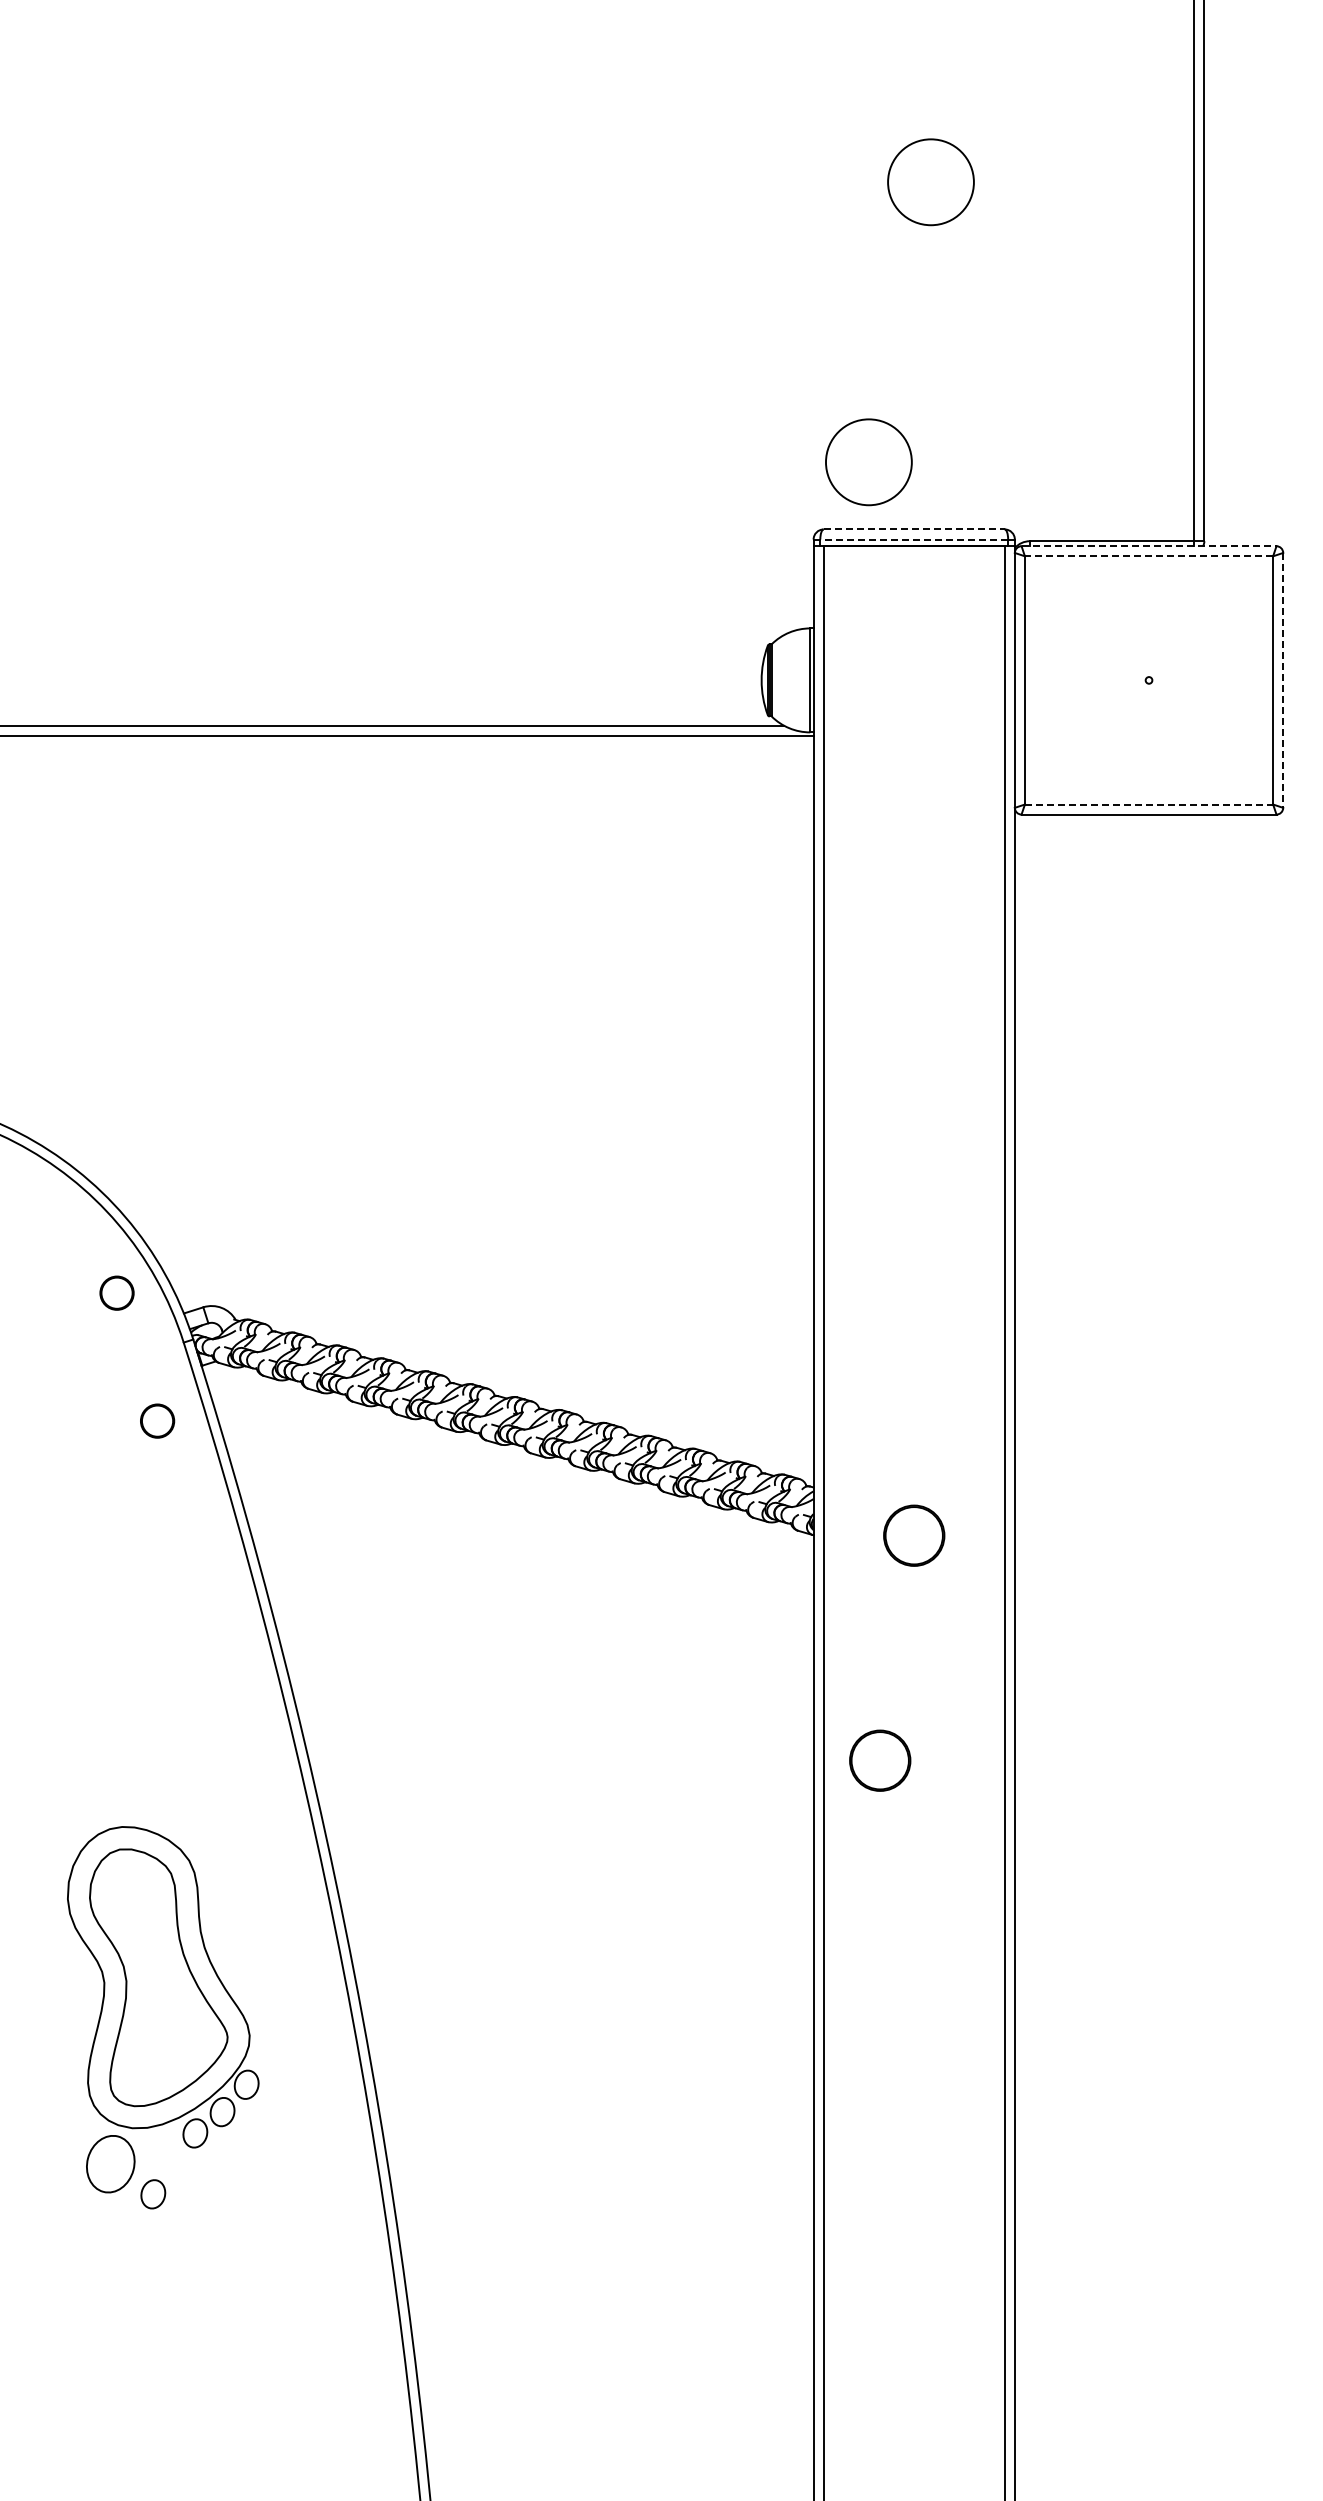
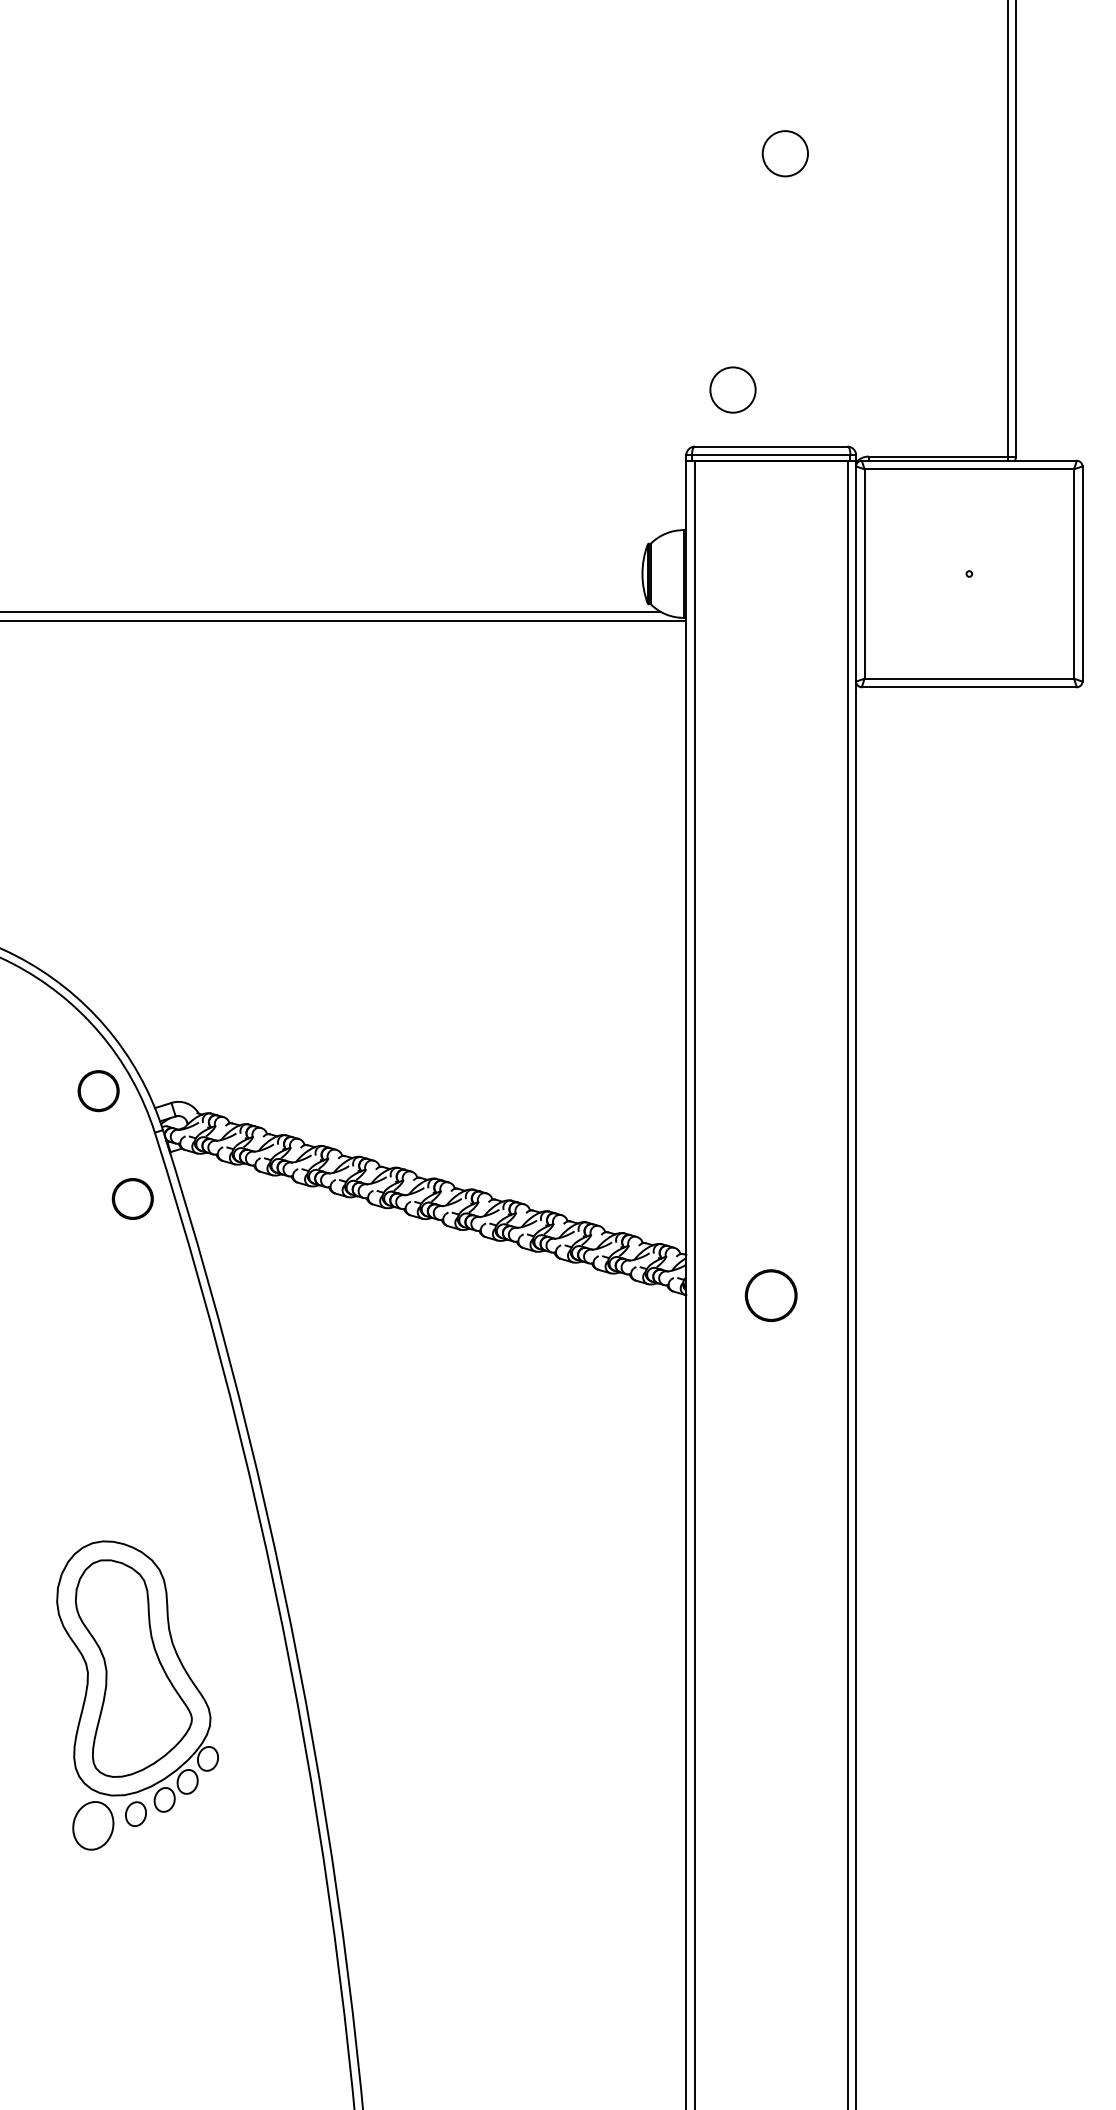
circle: (930, 182) -> (784, 153), size x0.62
circle: (868, 462) -> (732, 390), size x0.62
line: (914, 529) -> (771, 446), dashed -> solid
line: (914, 539) -> (771, 455), dashed -> solid
line: (1149, 546) -> (969, 461), dashed -> solid
line: (1148, 556) -> (968, 469), dashed -> solid
line: (1283, 680) -> (1082, 574), dashed -> solid
line: (1149, 804) -> (969, 678), dashed -> solid
part: (116, 1292) -> (98, 1090), size x1.43
part: (157, 1420) -> (132, 1198), size x1.43
part: (880, 1760) -> (742, 1485), removed
part: (153, 2194) -> (136, 1814), moved

